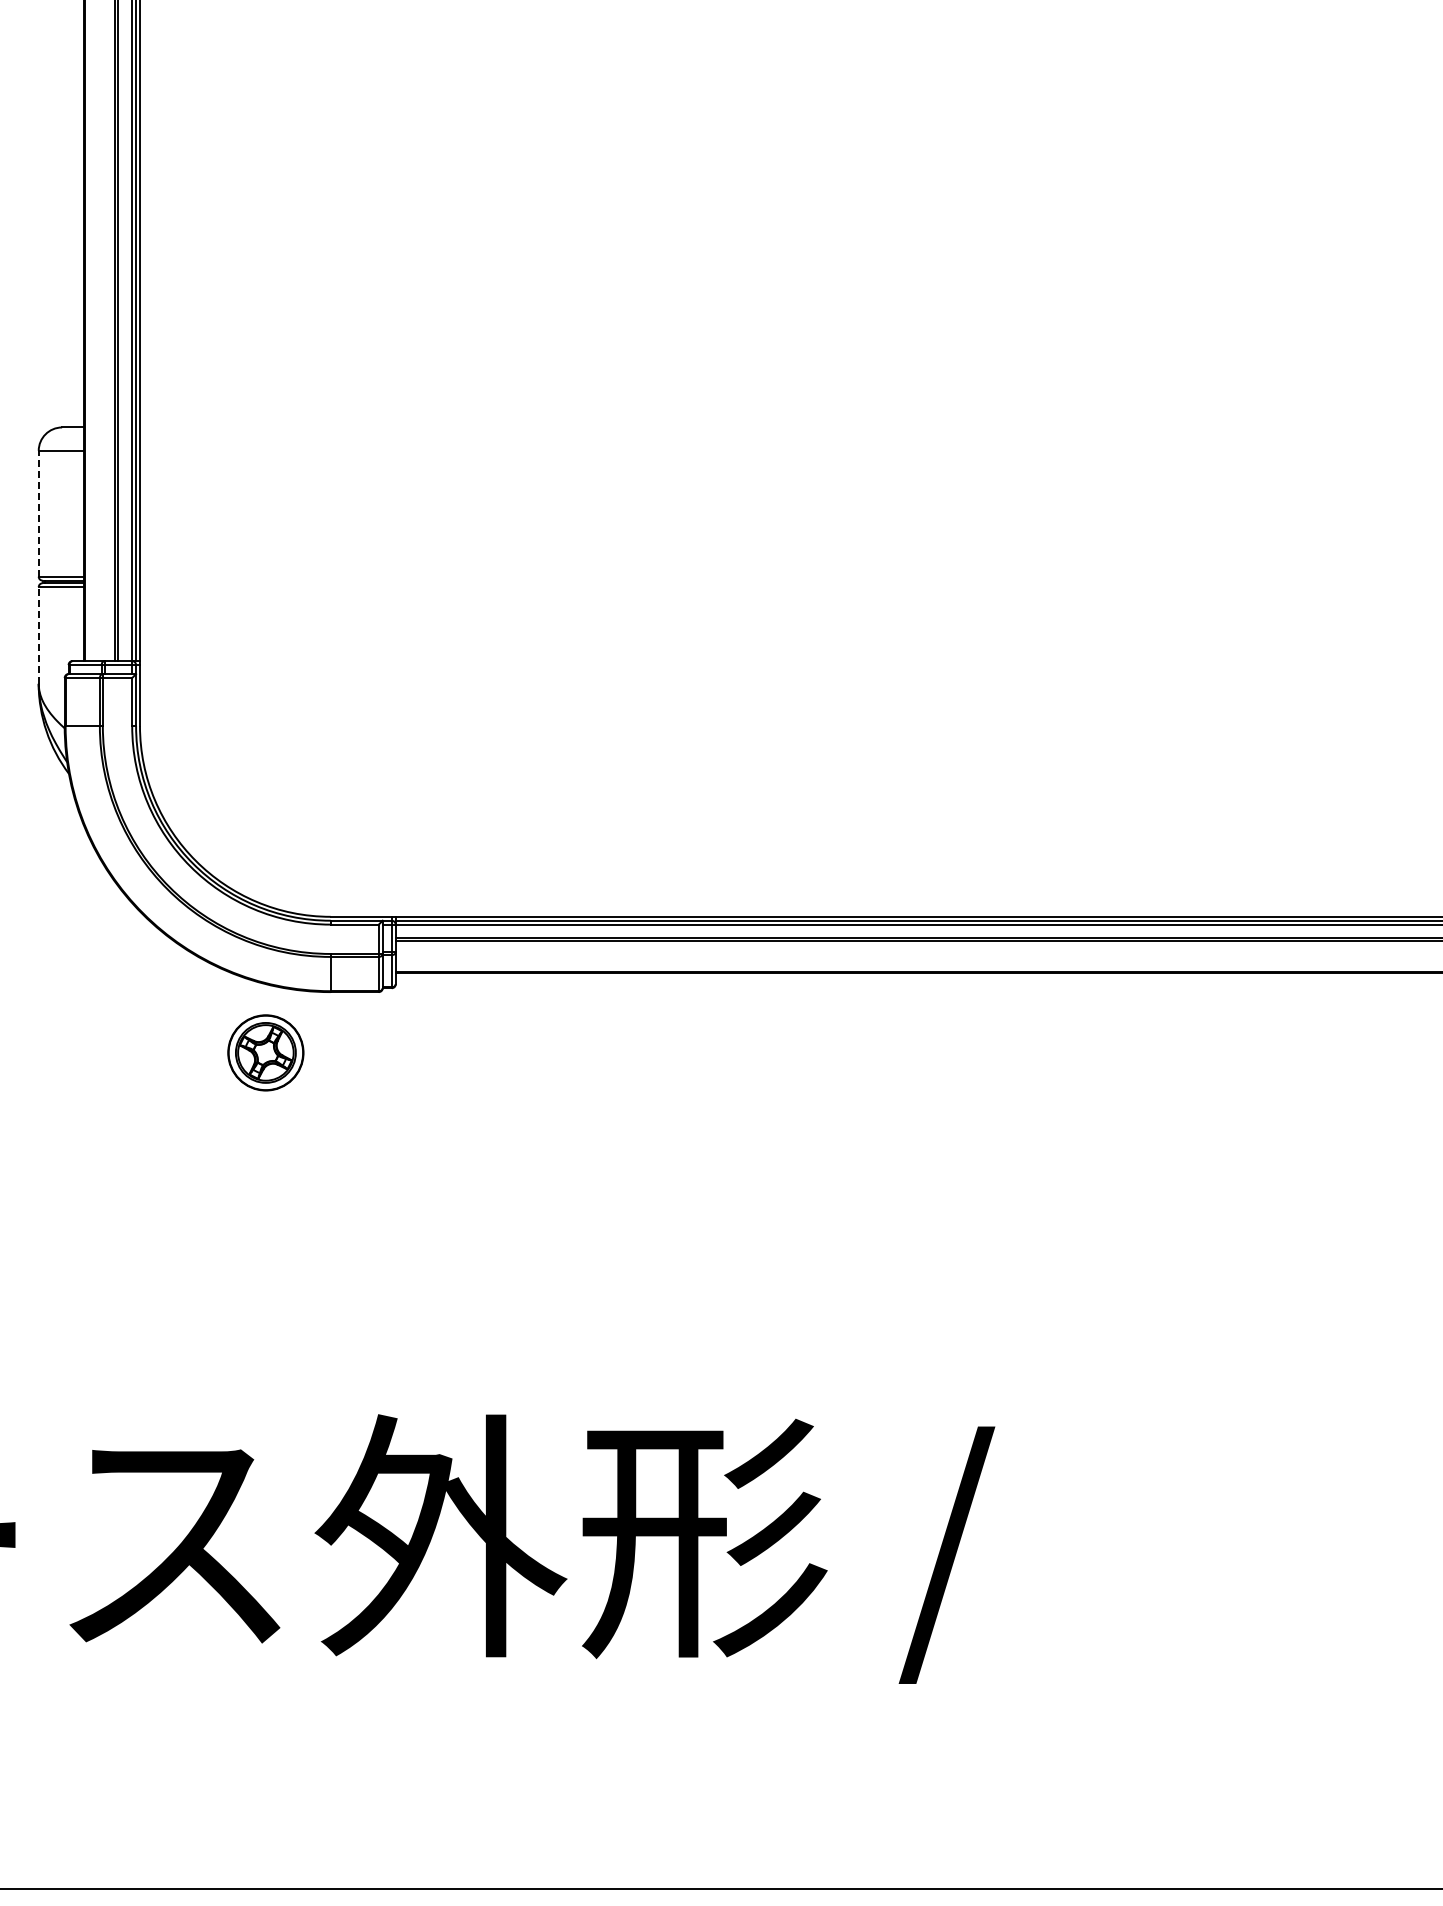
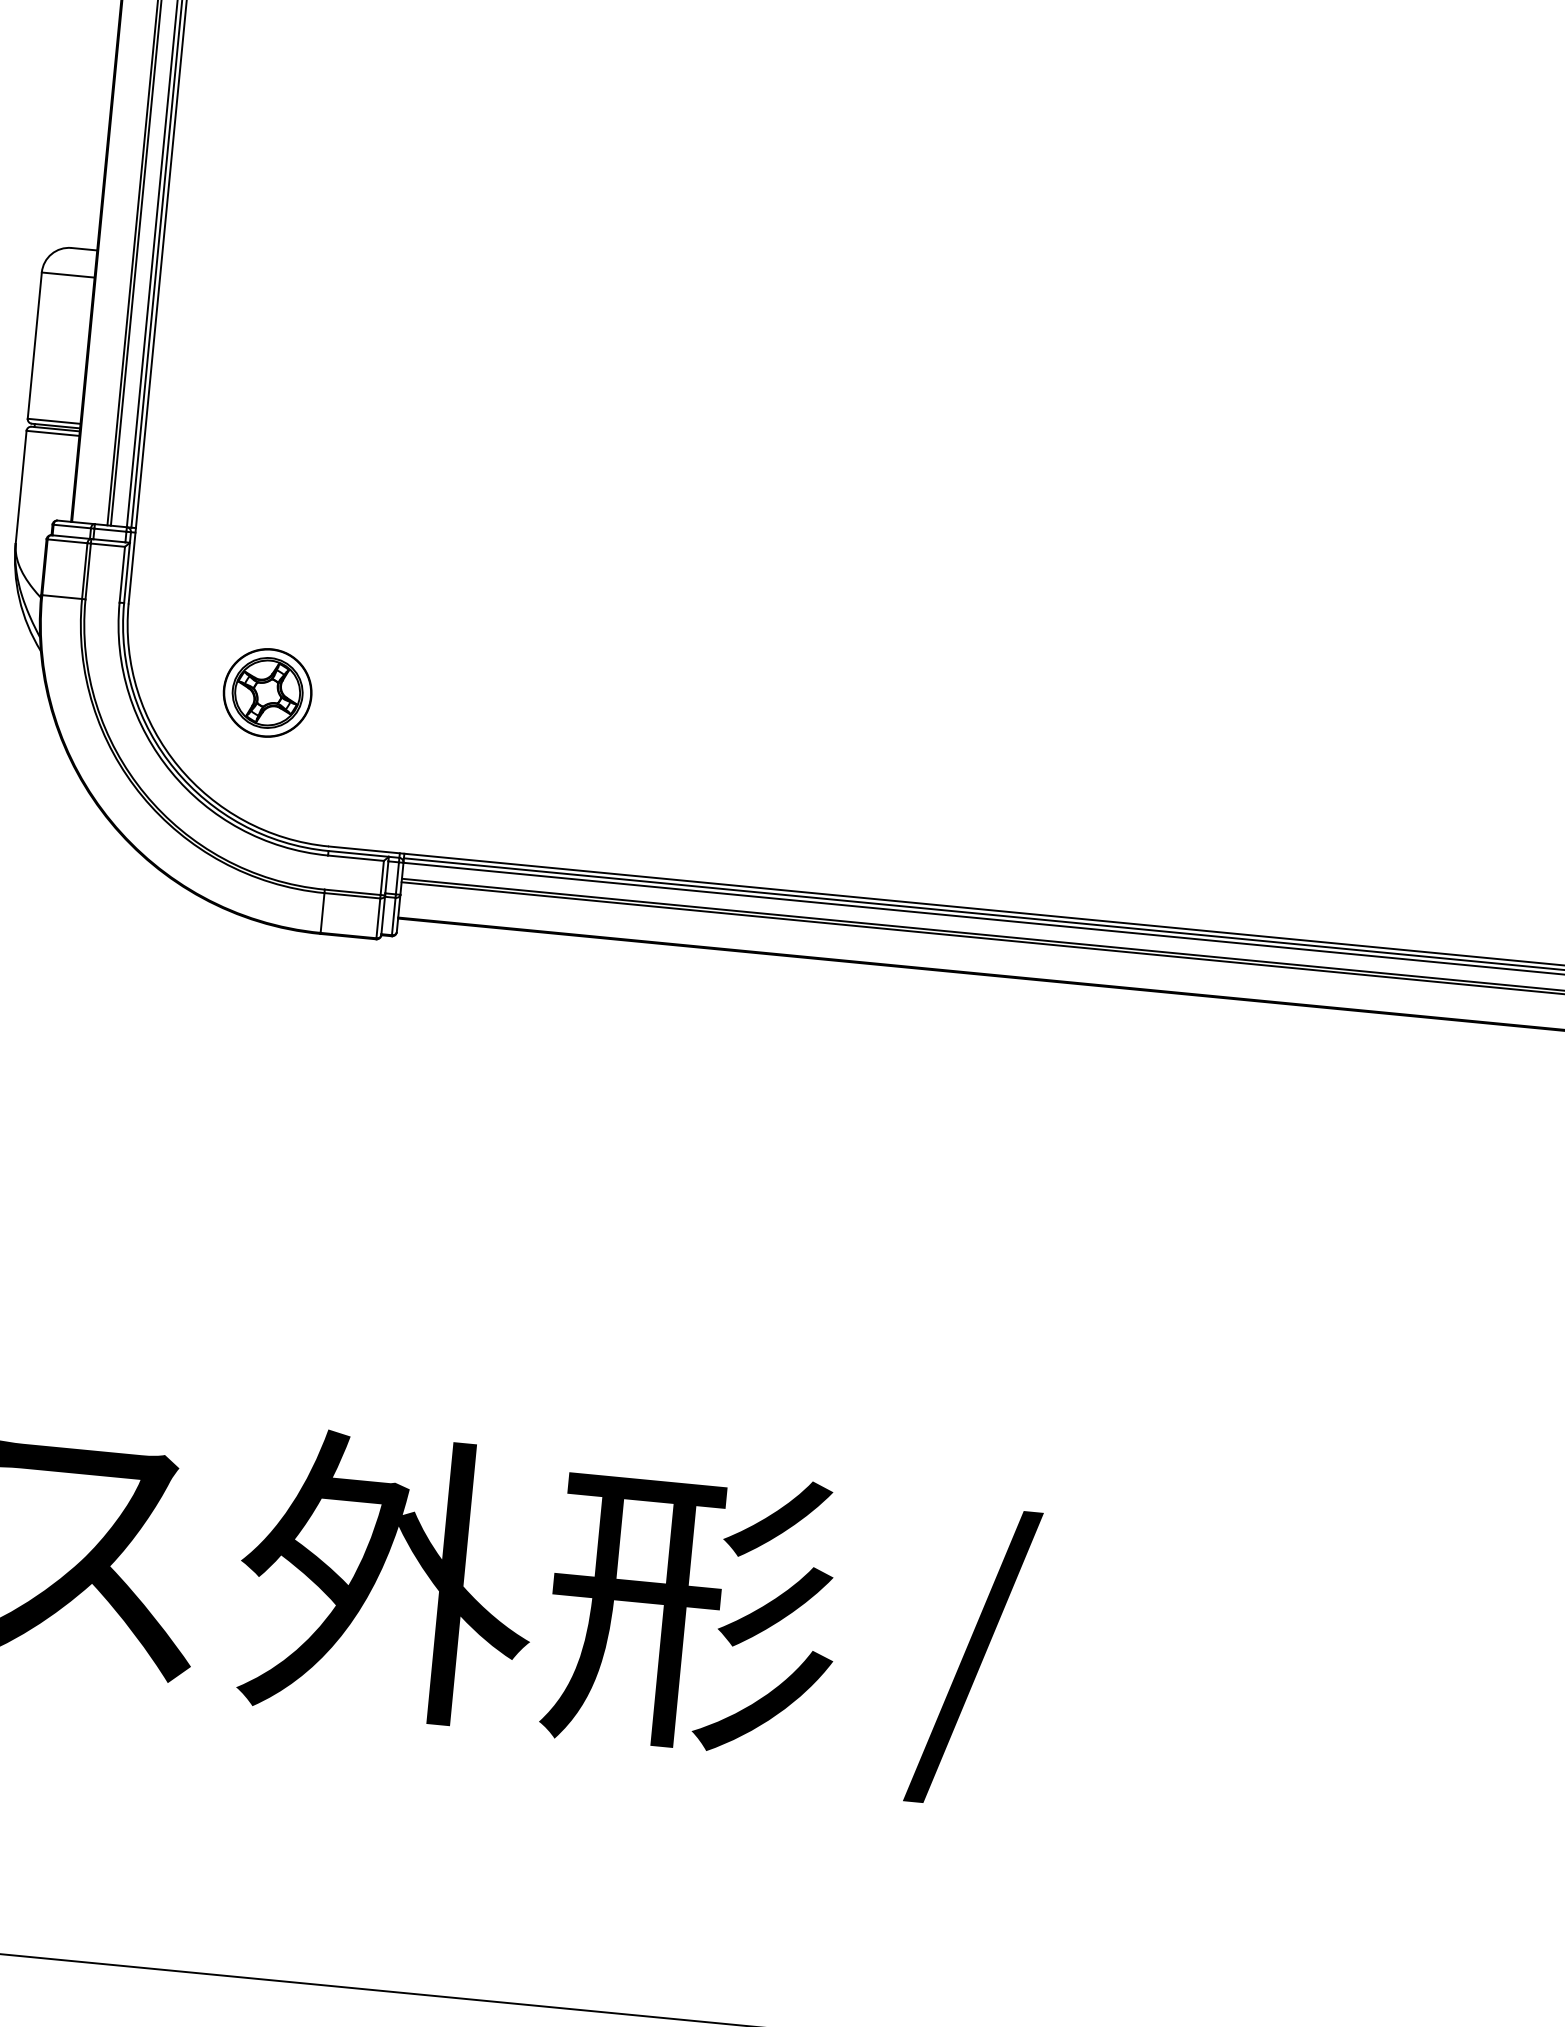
line: (38, 513) -> (34, 345), dashed -> solid
line: (38, 634) -> (21, 485), dashed -> solid
part: (265, 1052) -> (267, 692), moved

